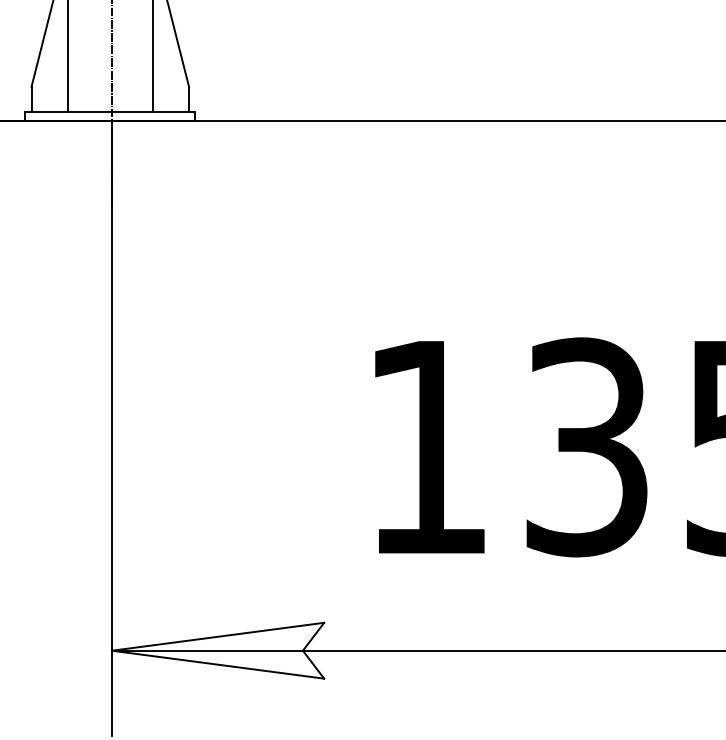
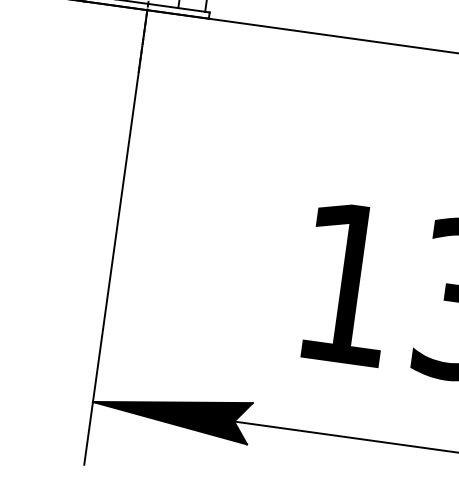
fill: (217, 650) -> (171, 412), added

